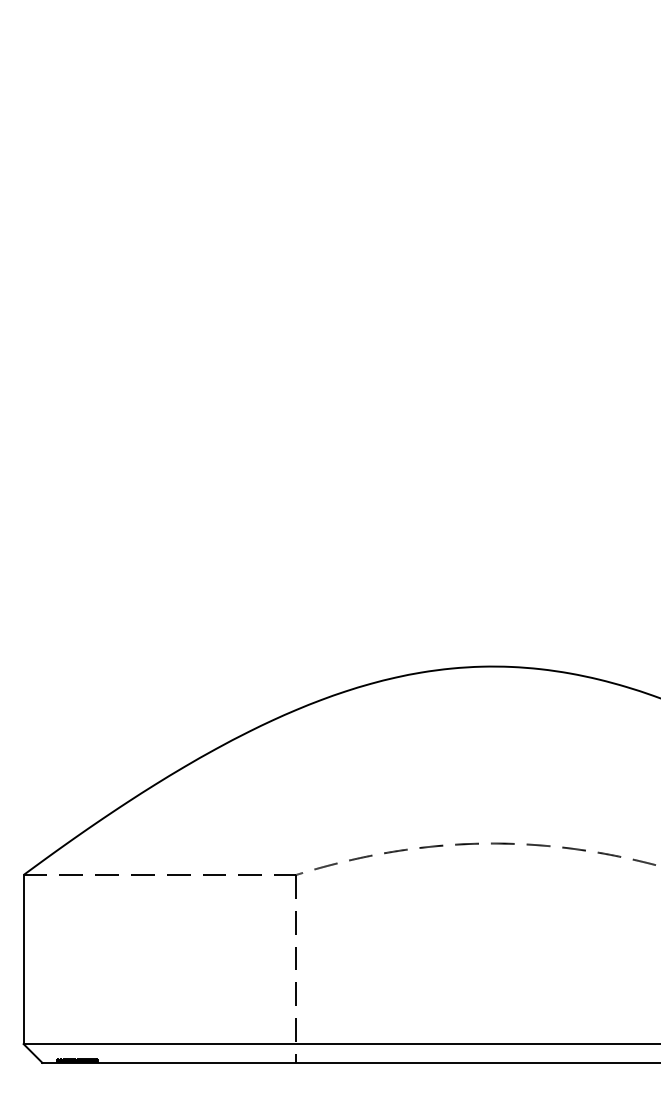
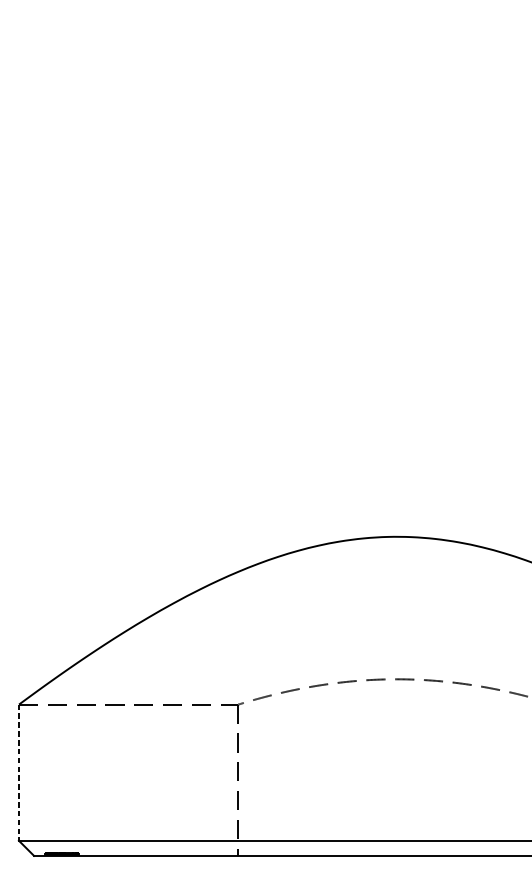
line: (23, 959) -> (18, 772), solid -> dashed

